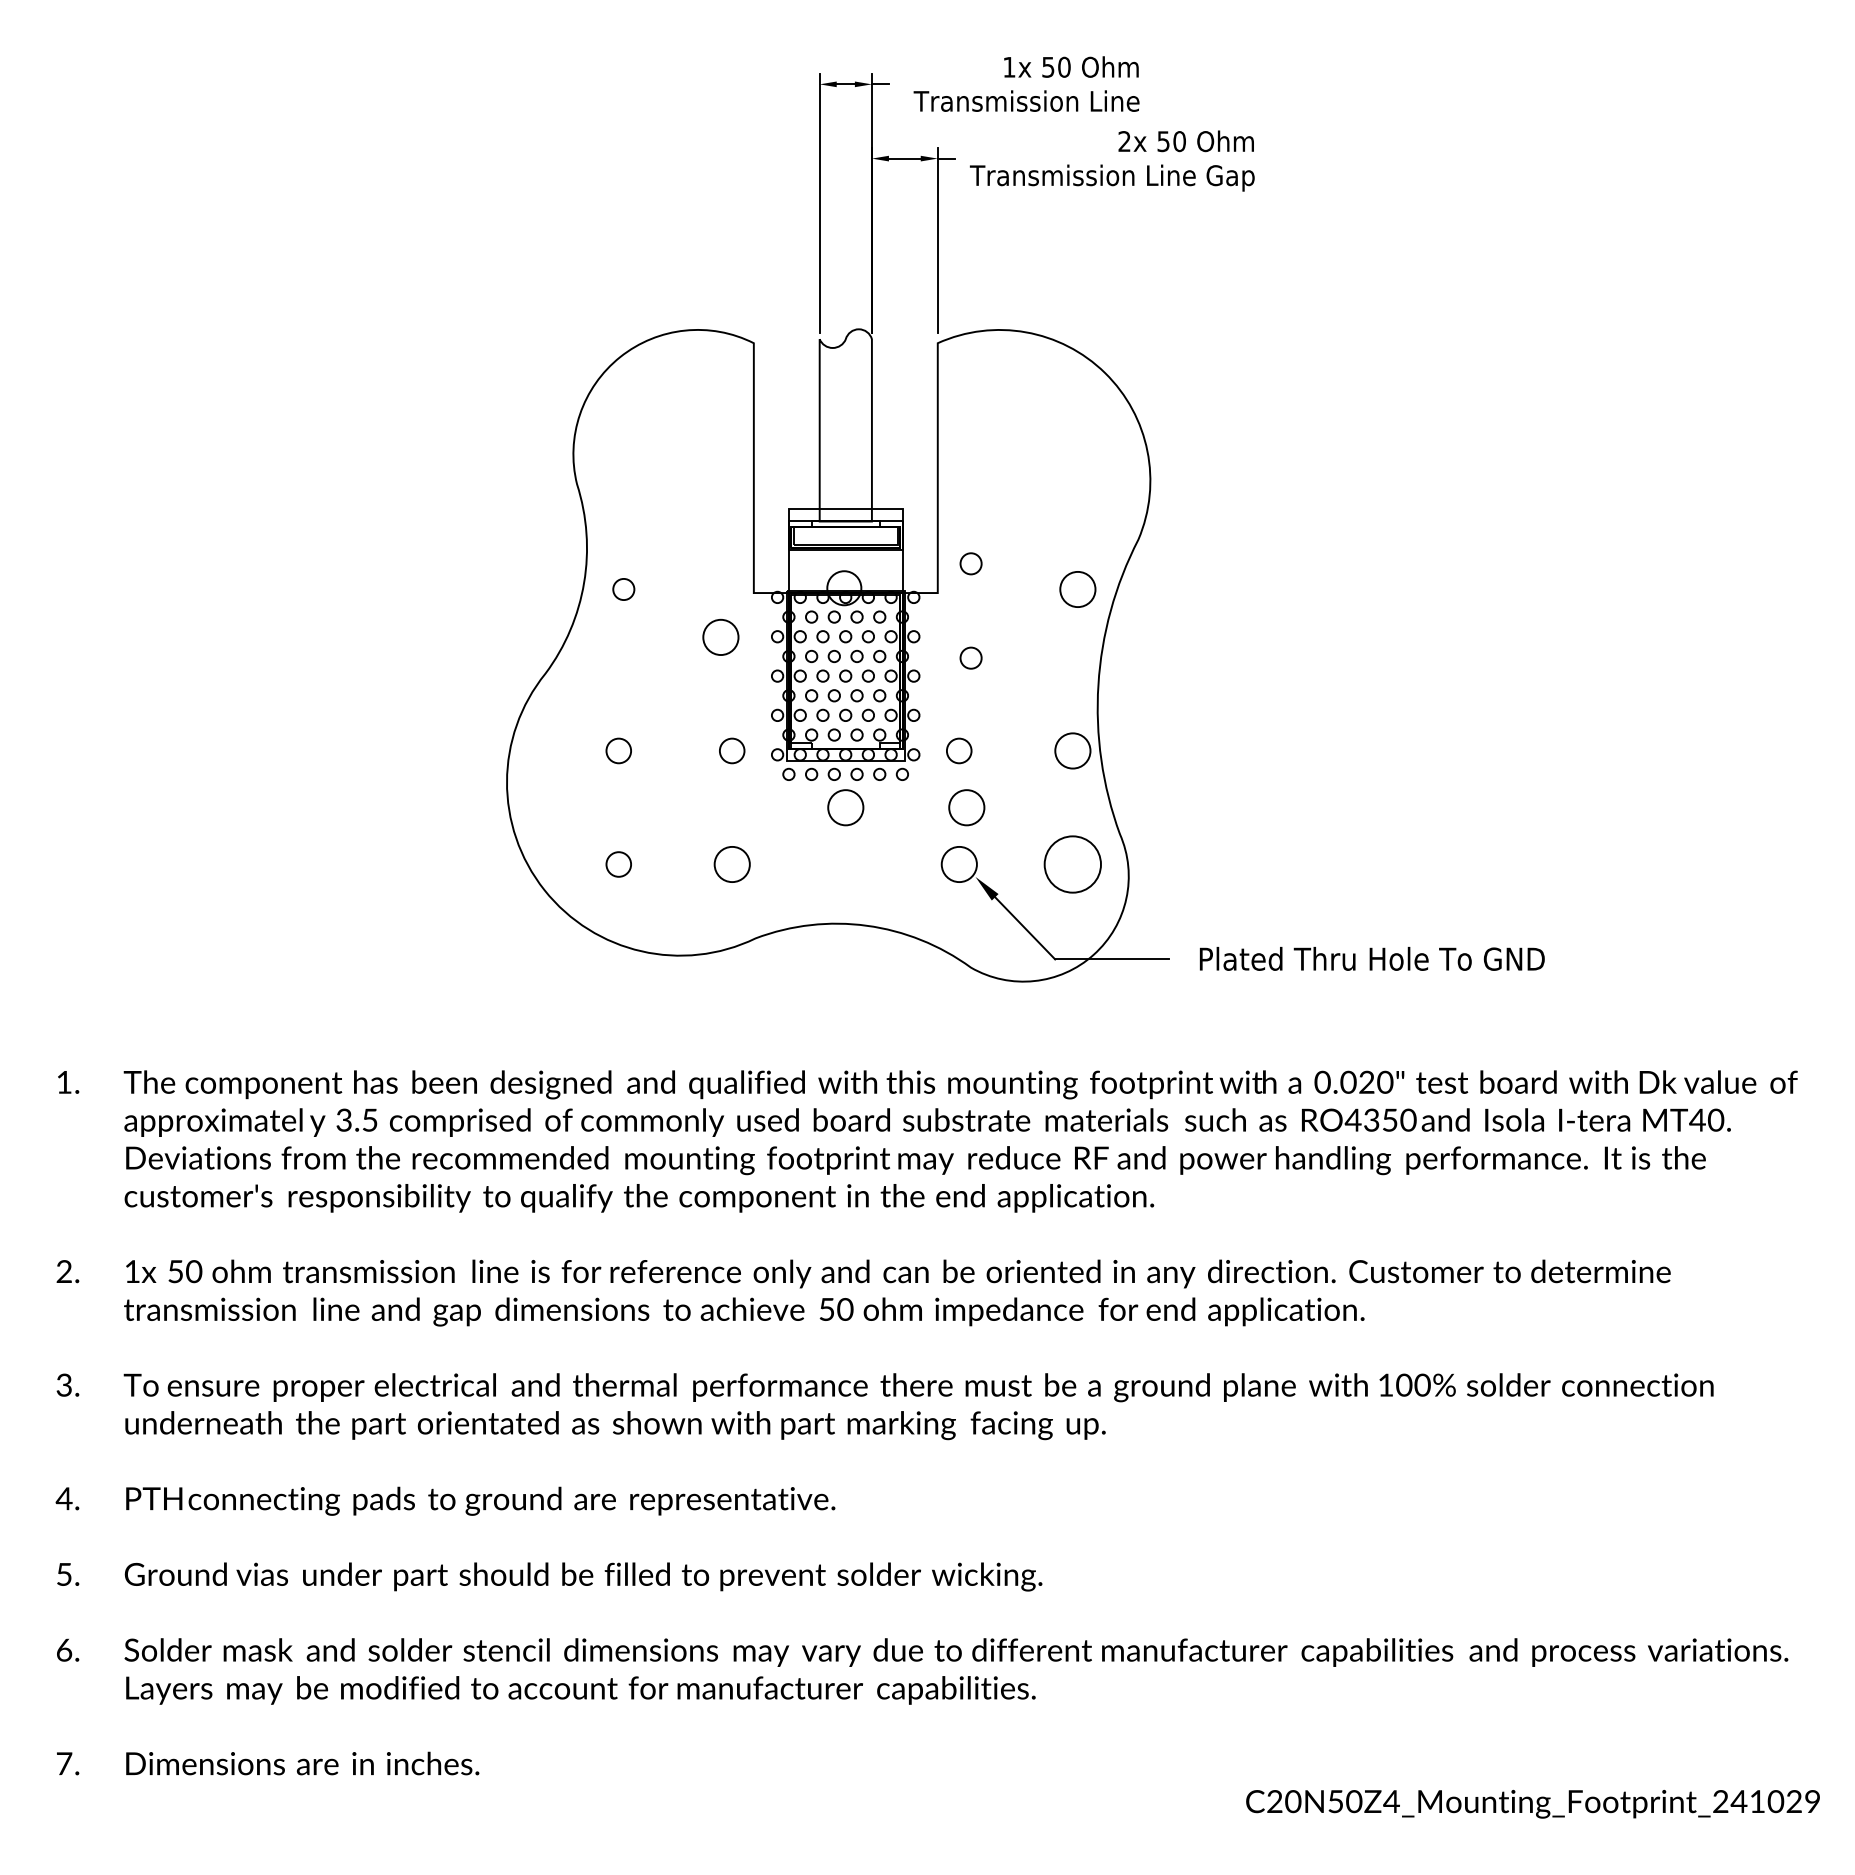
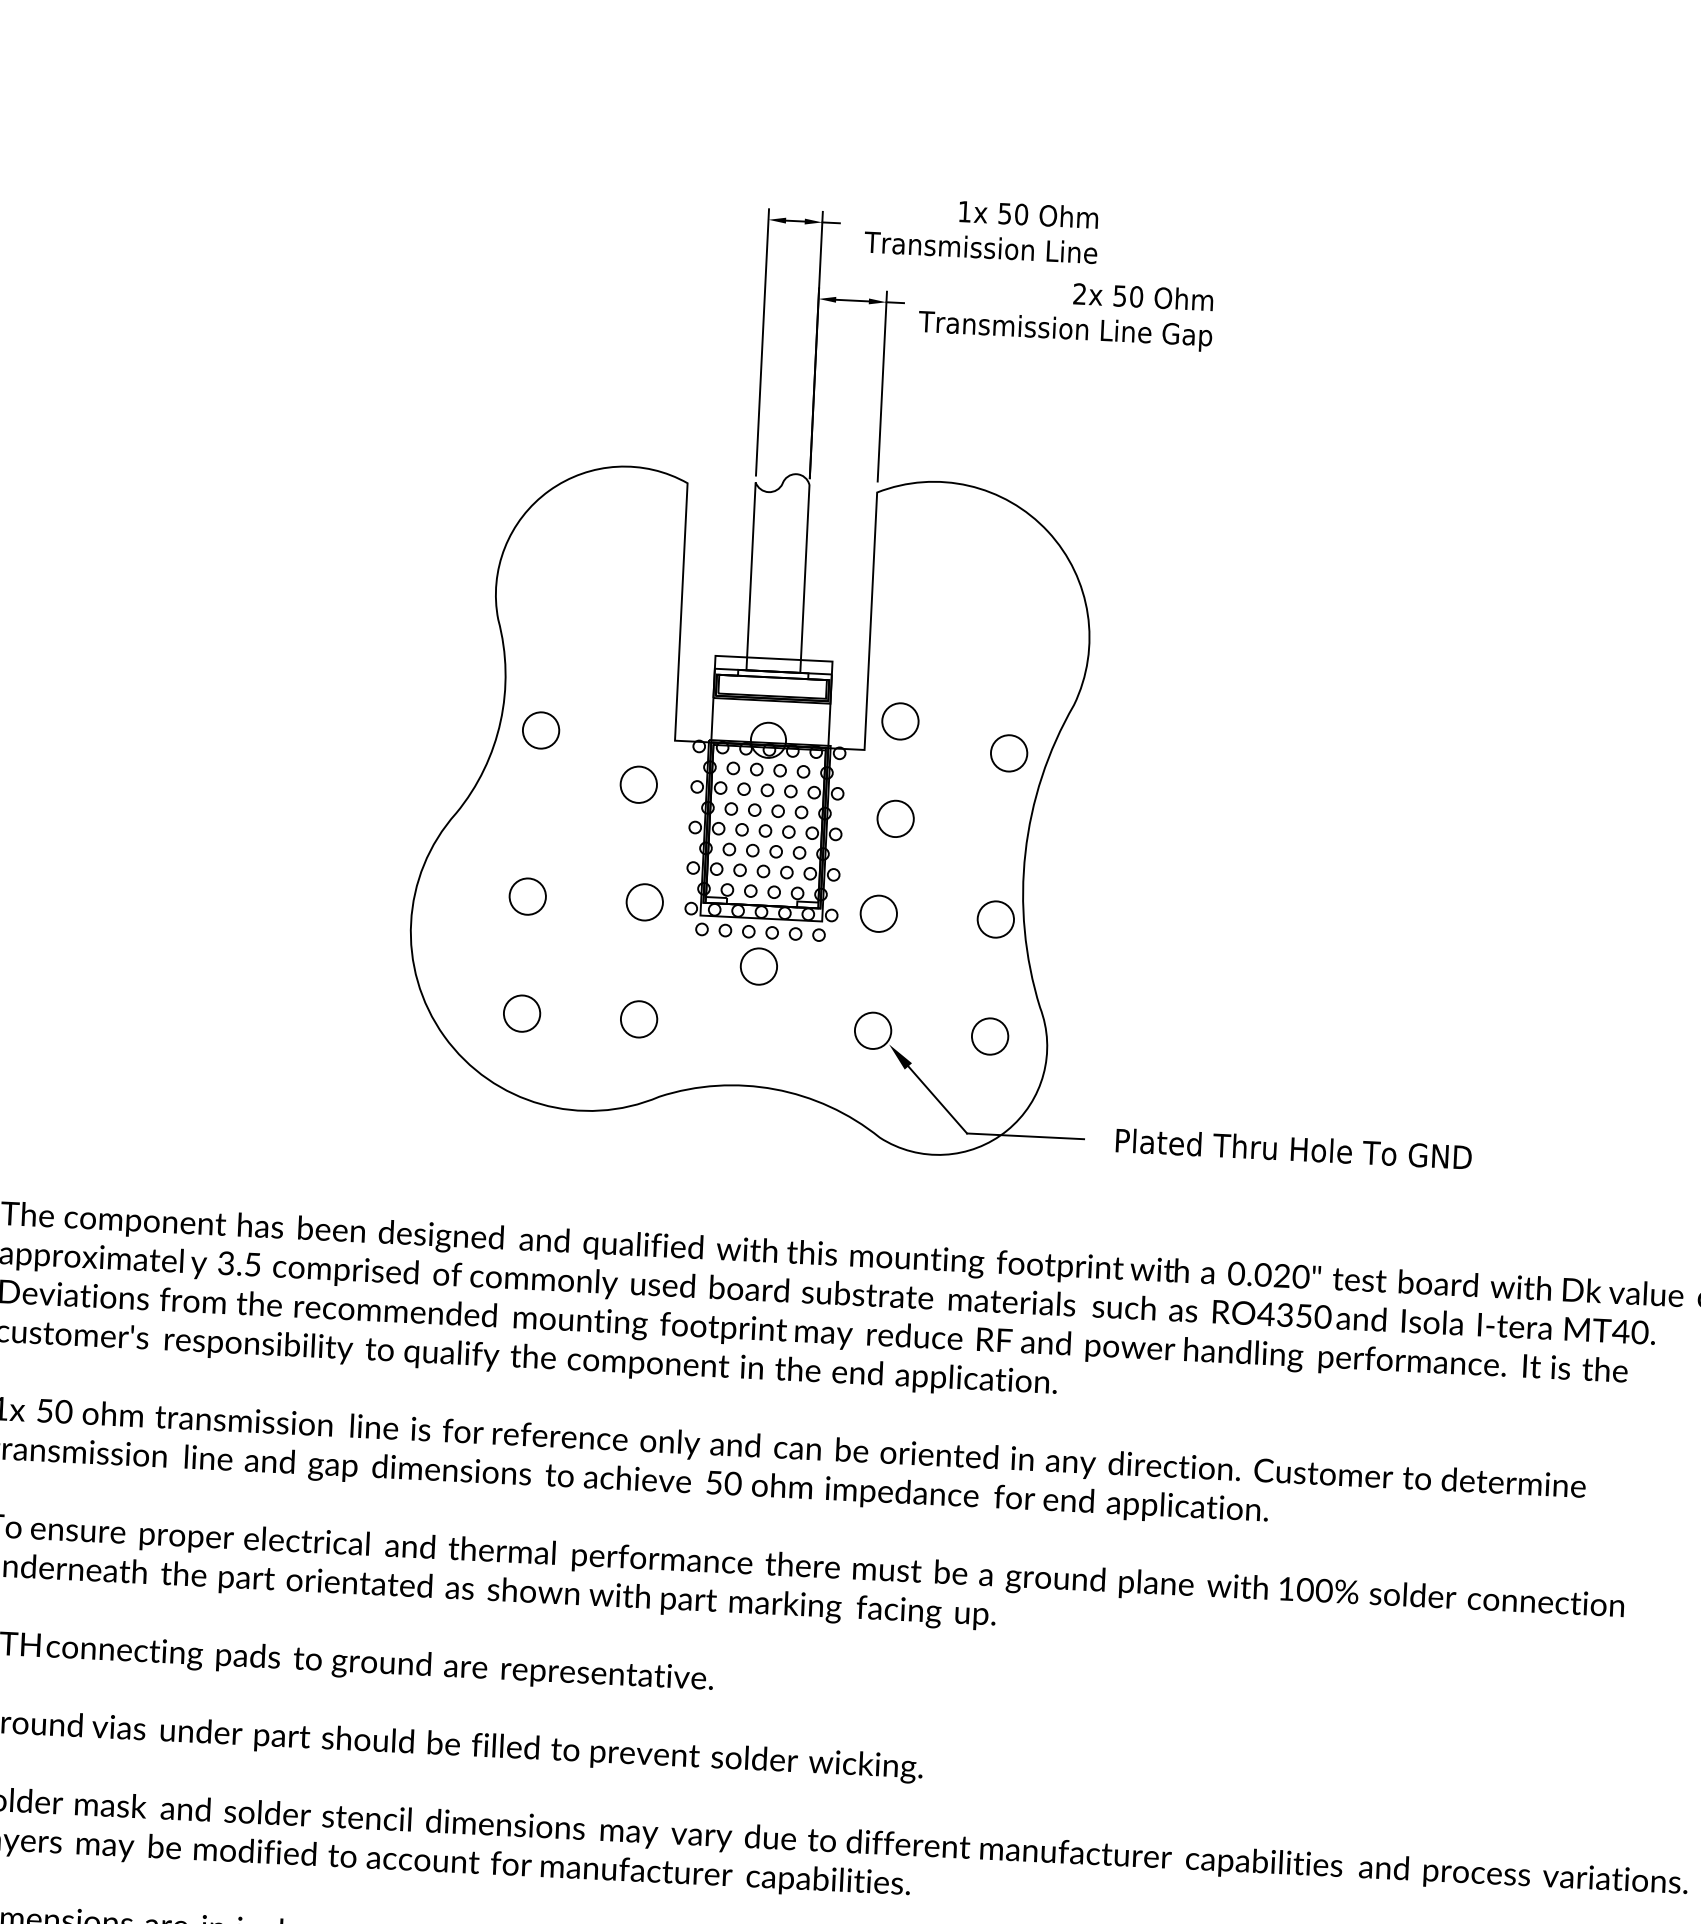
circle: (970, 563) -> (899, 721), size x1.67
circle: (623, 589) -> (540, 730), size x1.67
circle: (970, 657) -> (895, 818), size x1.67
circle: (618, 750) -> (527, 896), size x1.43
circle: (731, 750) -> (644, 901), size x1.43
circle: (958, 750) -> (877, 913), size x1.43
circle: (966, 807) -> (883, 972), removed
circle: (618, 864) -> (521, 1013), size x1.43
circle: (1072, 864) -> (989, 1036), size x0.62

